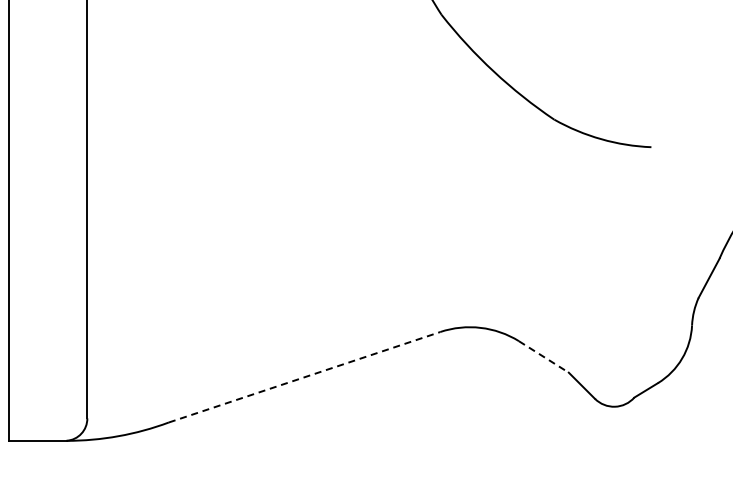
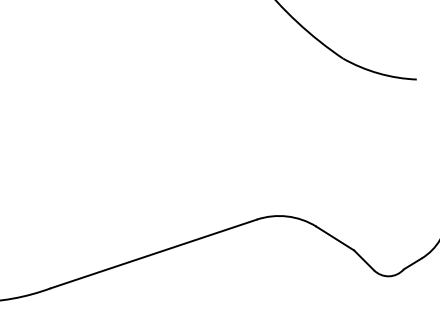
line: (544, 357) -> (335, 238), dashed -> solid
line: (305, 377) -> (154, 254), dashed -> solid

